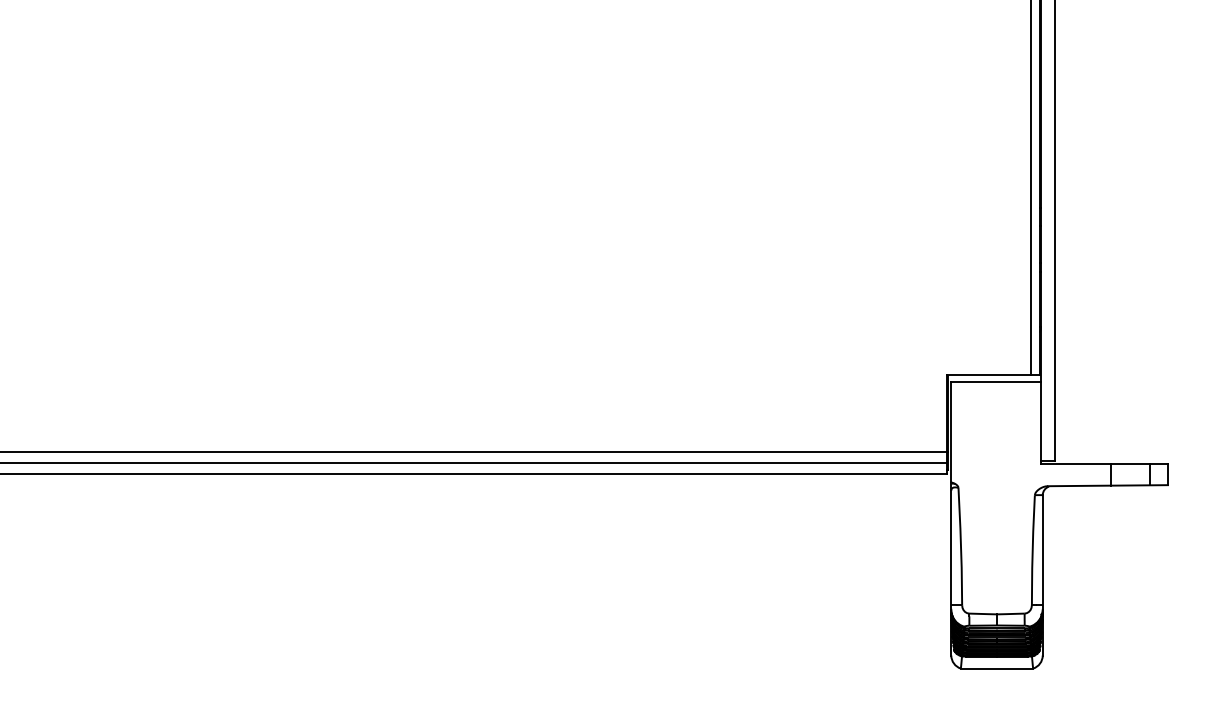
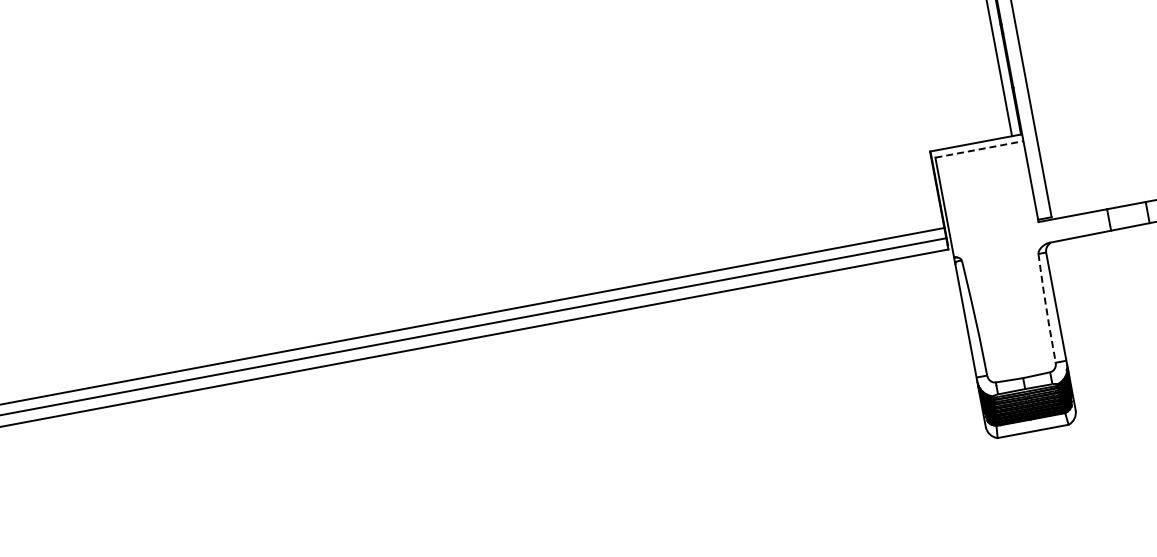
line: (996, 381) -> (979, 149), solid -> dashed
line: (1032, 550) -> (1046, 308), solid -> dashed

